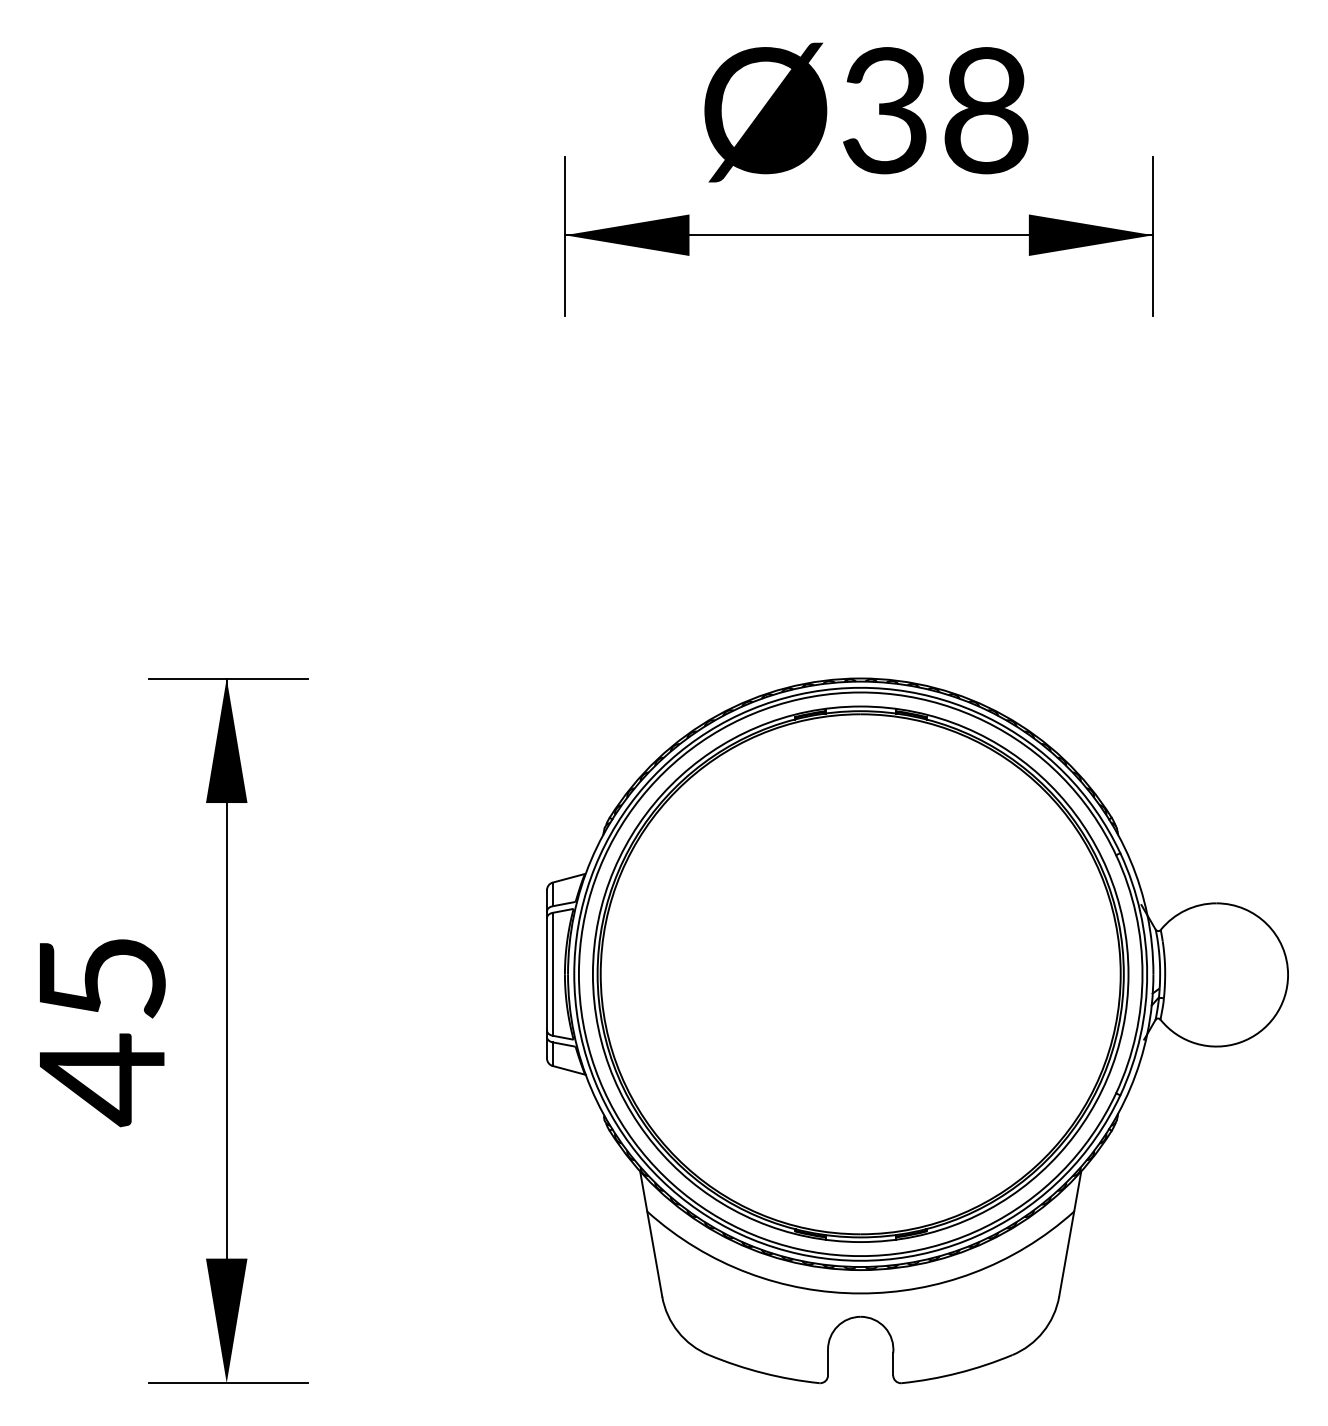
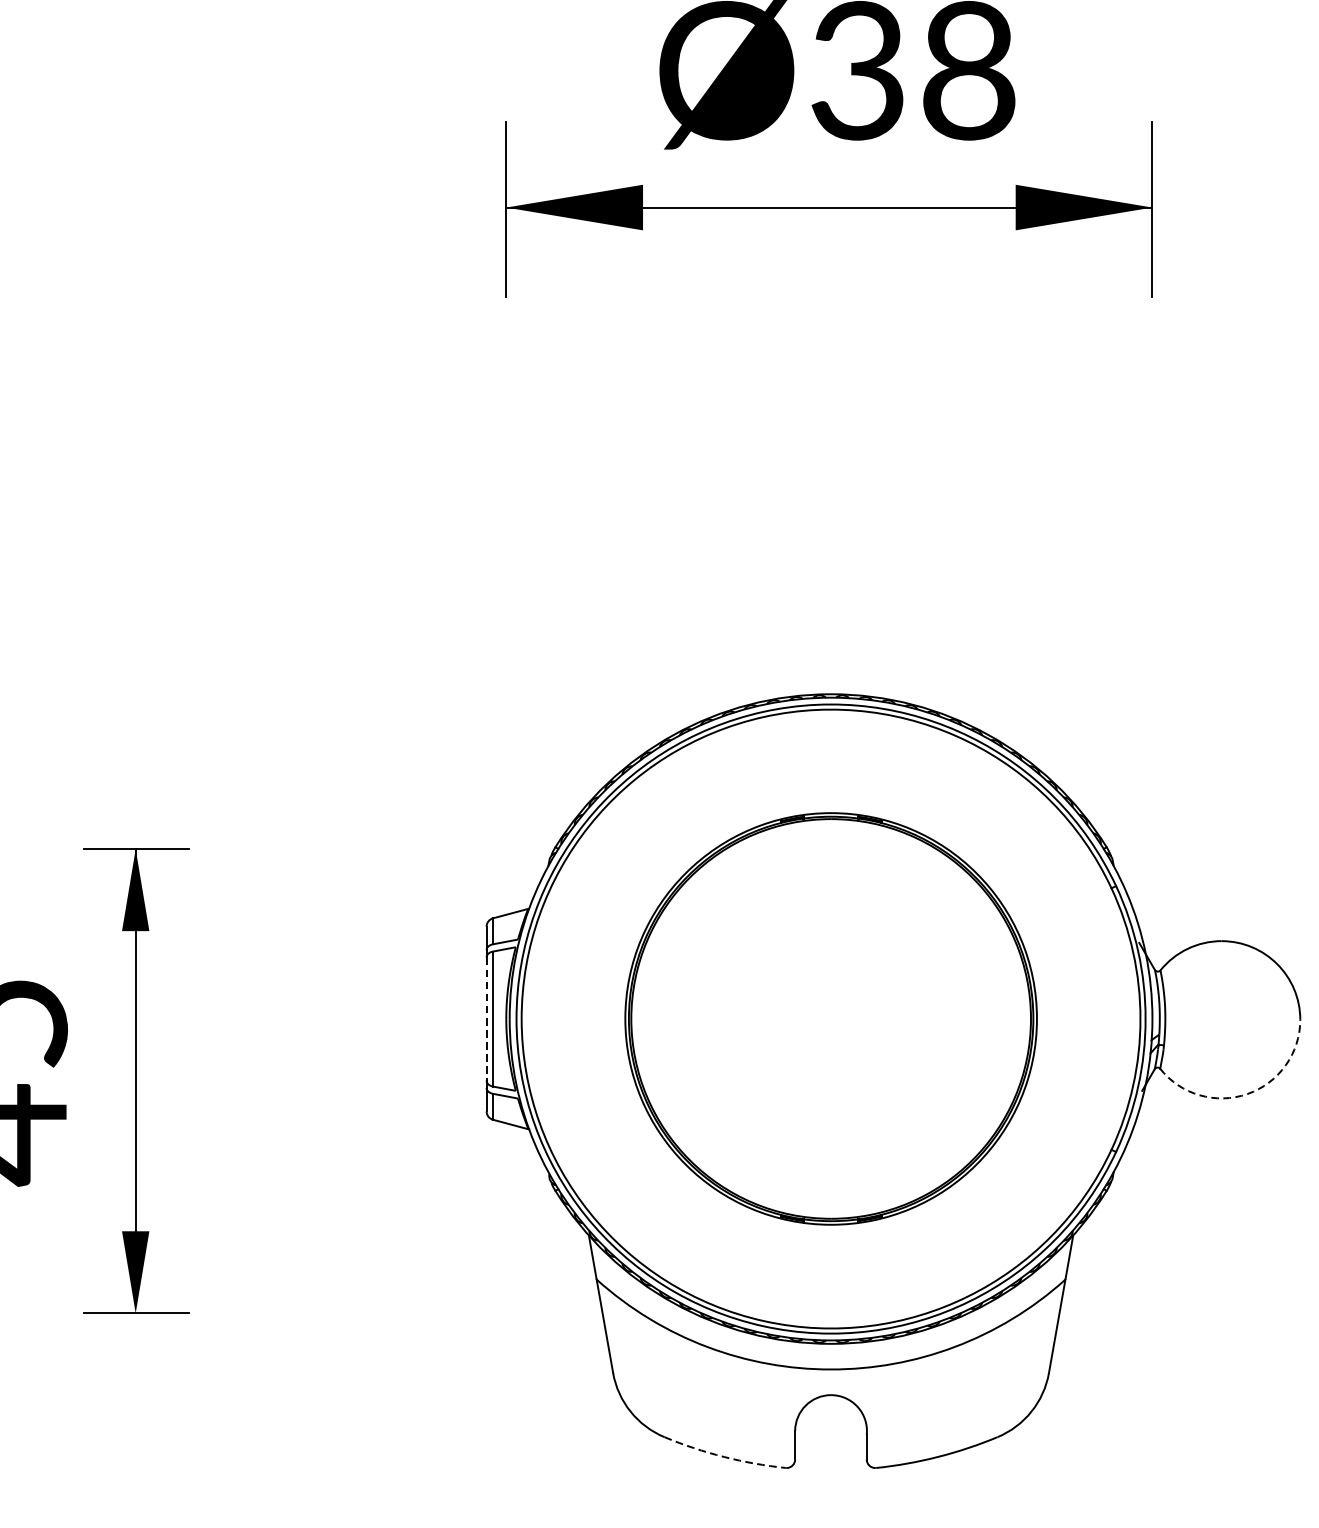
part: (860, 973) -> (830, 1018), size x0.7
line: (547, 974) -> (487, 1019), solid -> dashed
part: (228, 1030) -> (136, 1080), size x0.6
arc: (1240, 1042) -> (1248, 1093), solid -> dashed
arc: (763, 1373) -> (724, 1457), solid -> dashed

